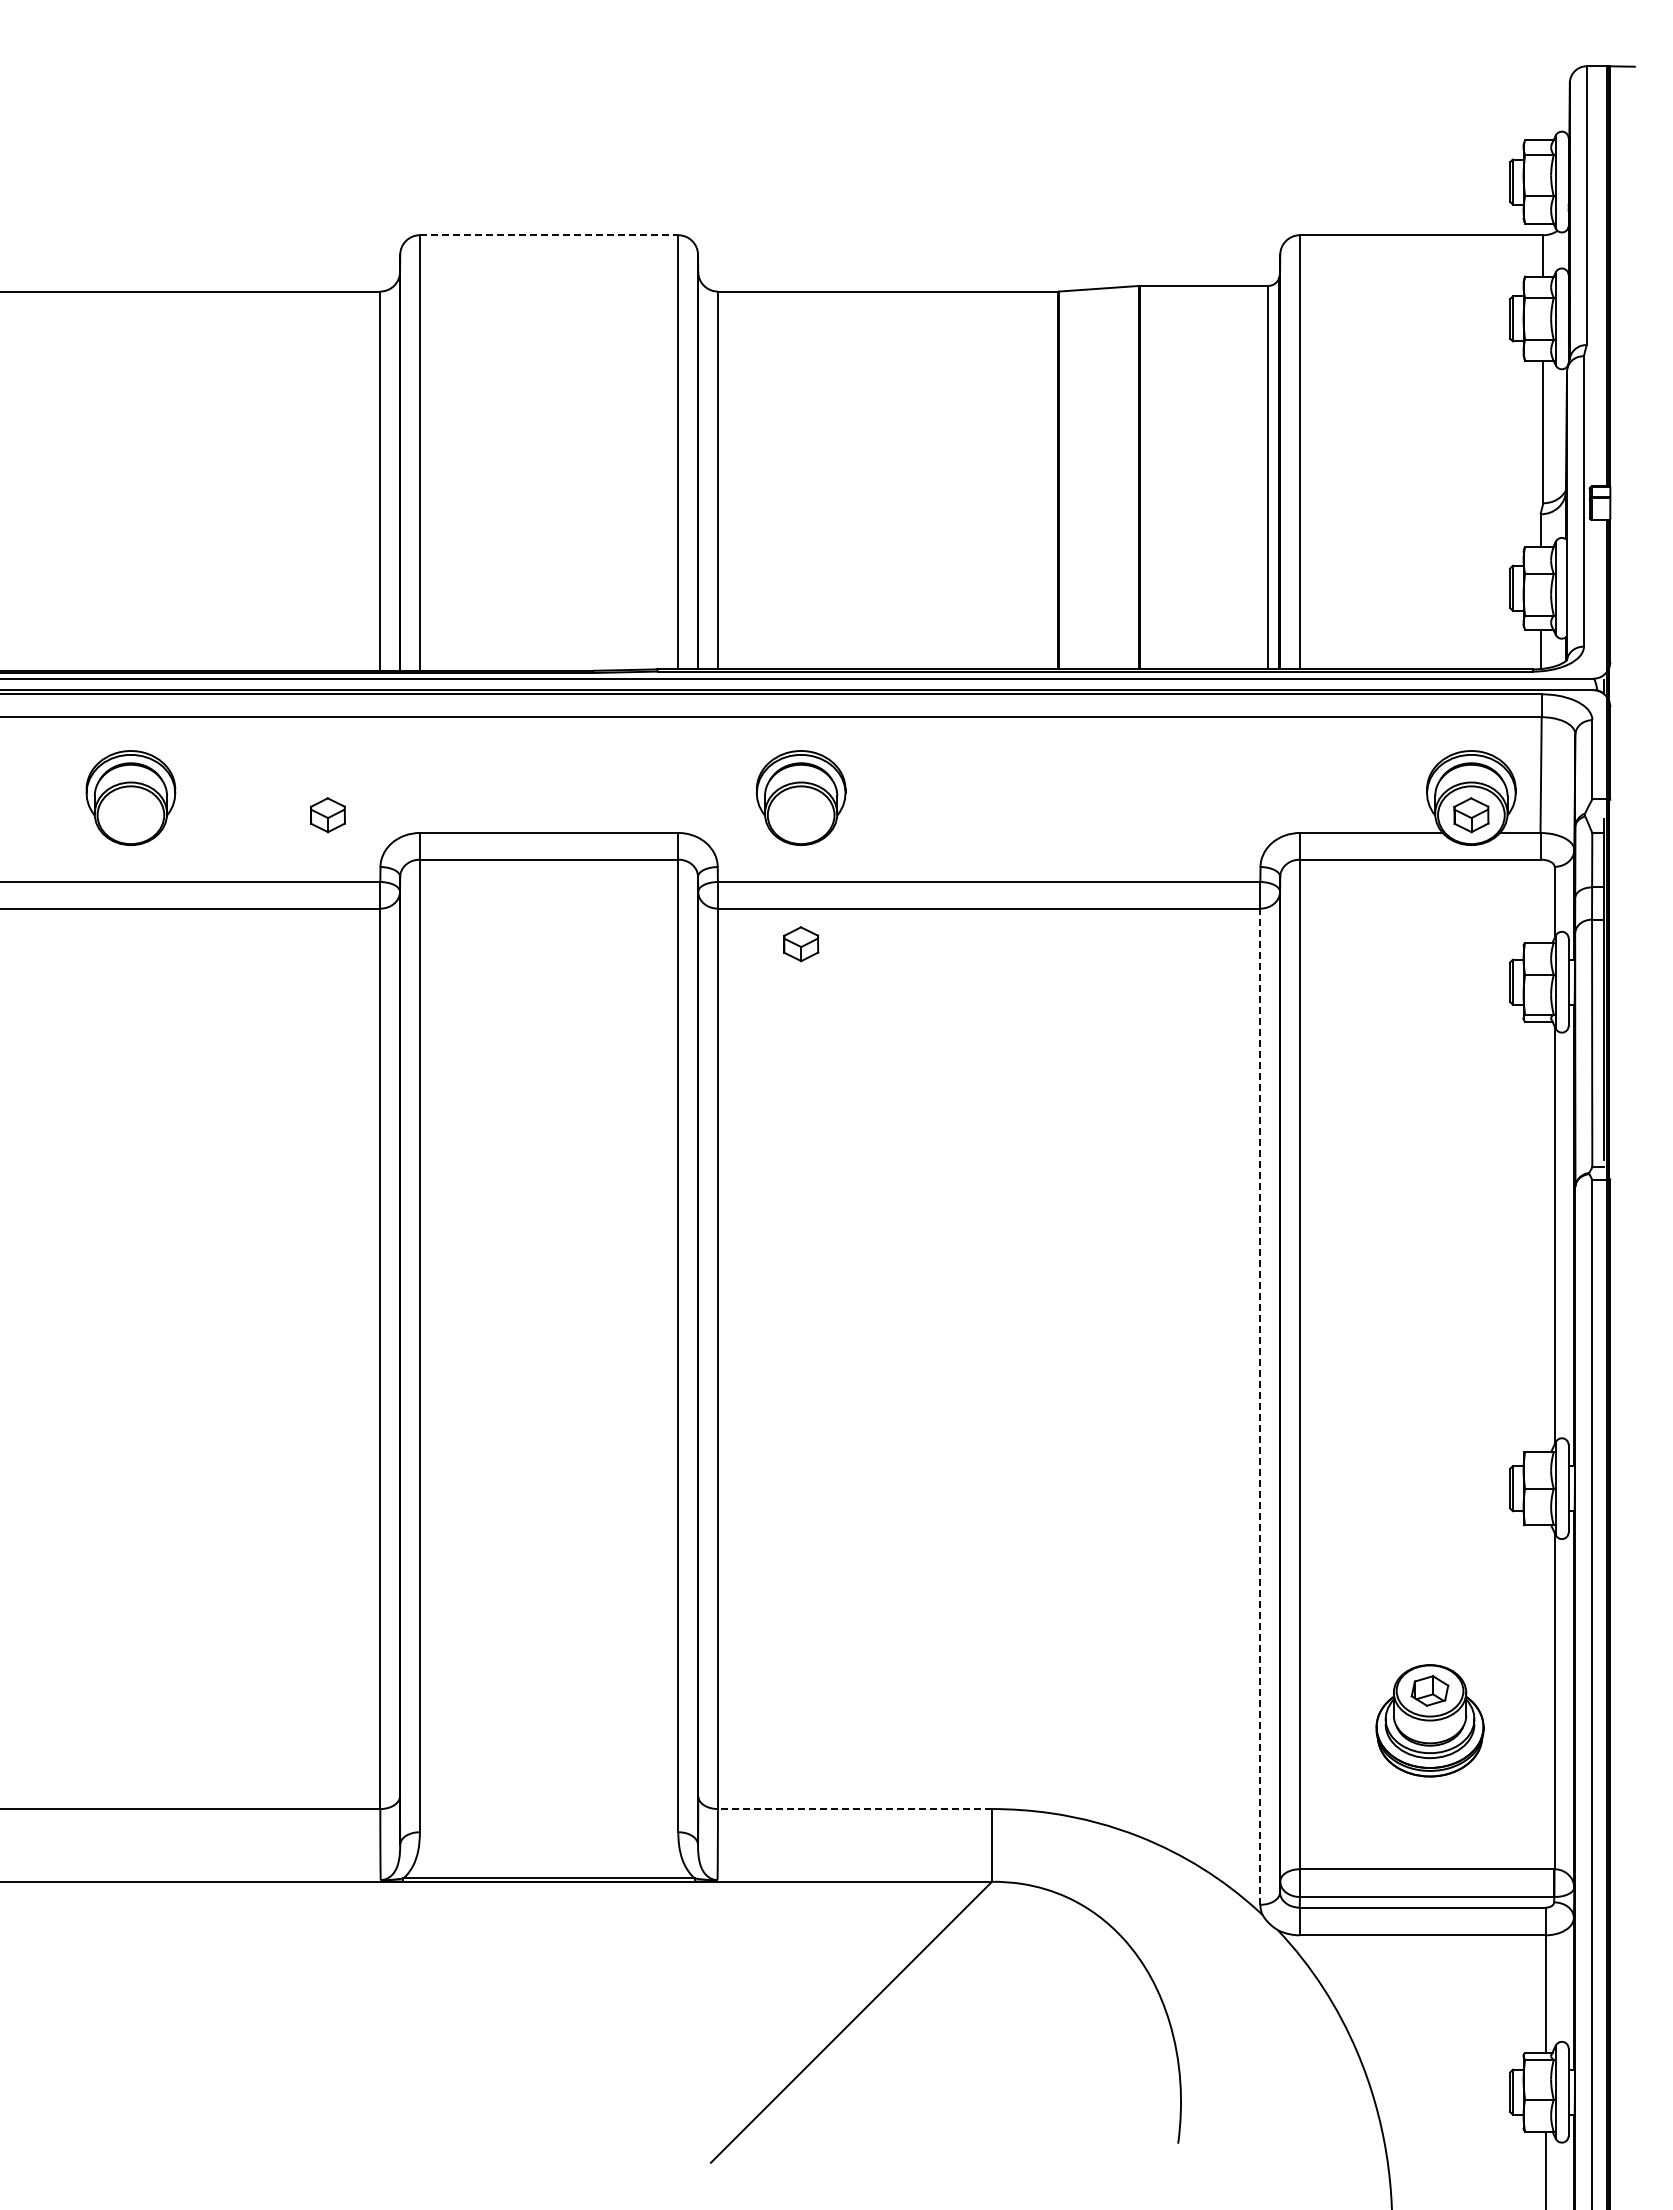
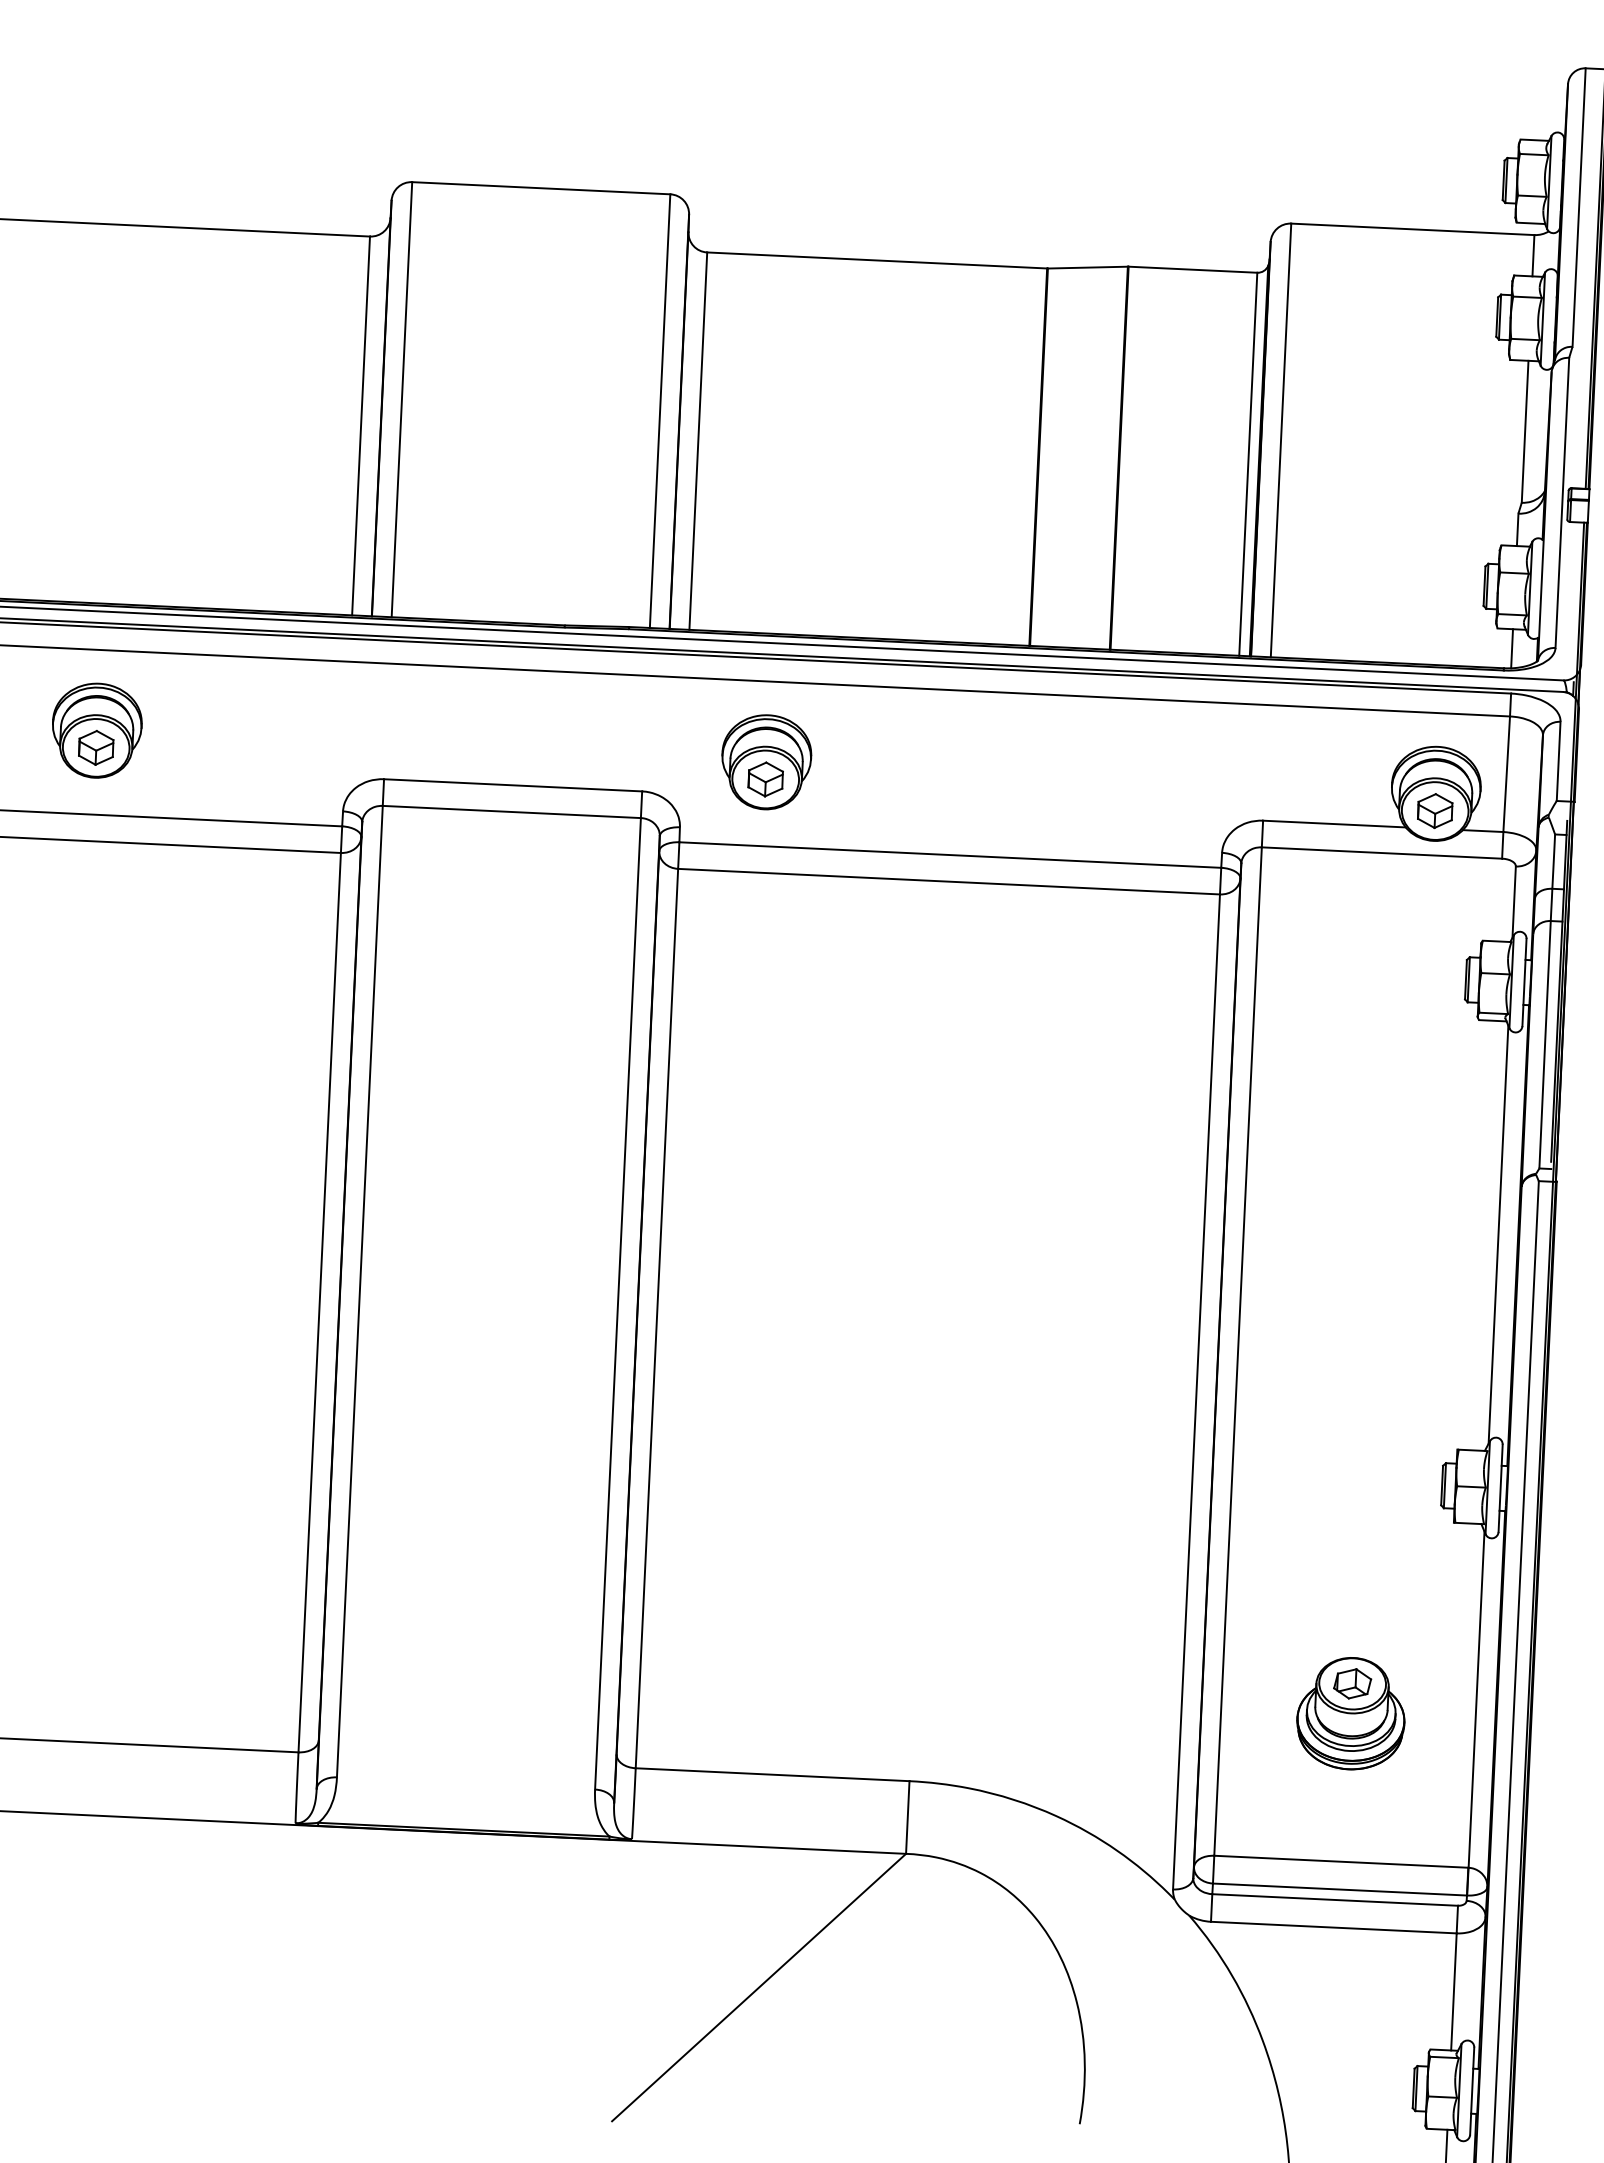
line: (549, 235) -> (541, 188), dashed -> solid
part: (327, 815) -> (95, 748), moved
part: (801, 944) -> (766, 779), moved
line: (1260, 1406) -> (1196, 1391), dashed -> solid
line: (854, 1809) -> (772, 1775), dashed -> solid

